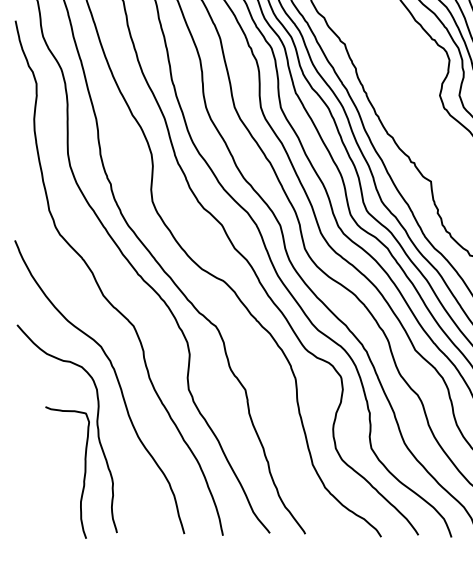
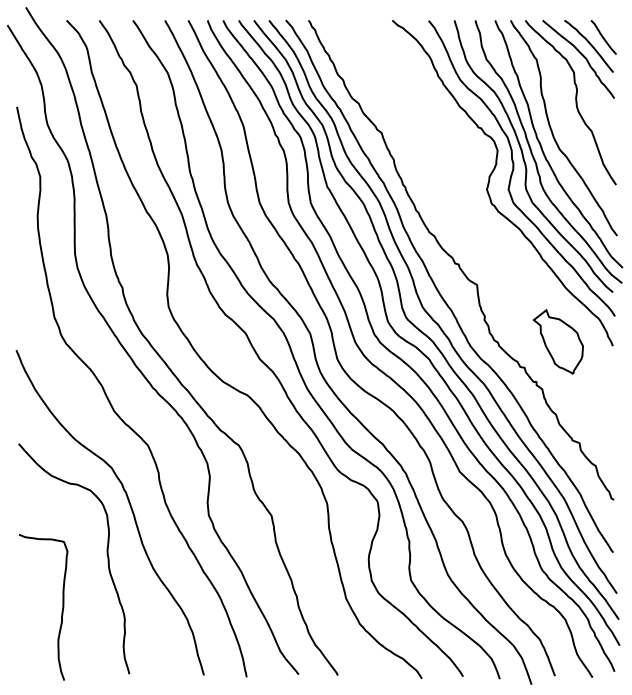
curve: (83, 476) -> (61, 611), moved

